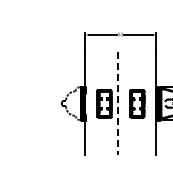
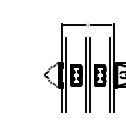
line: (90, 103) -> (65, 75), added
line: (123, 103) -> (89, 75), added
line: (150, 103) -> (109, 75), added
line: (117, 104) -> (85, 75), dashed -> solid

